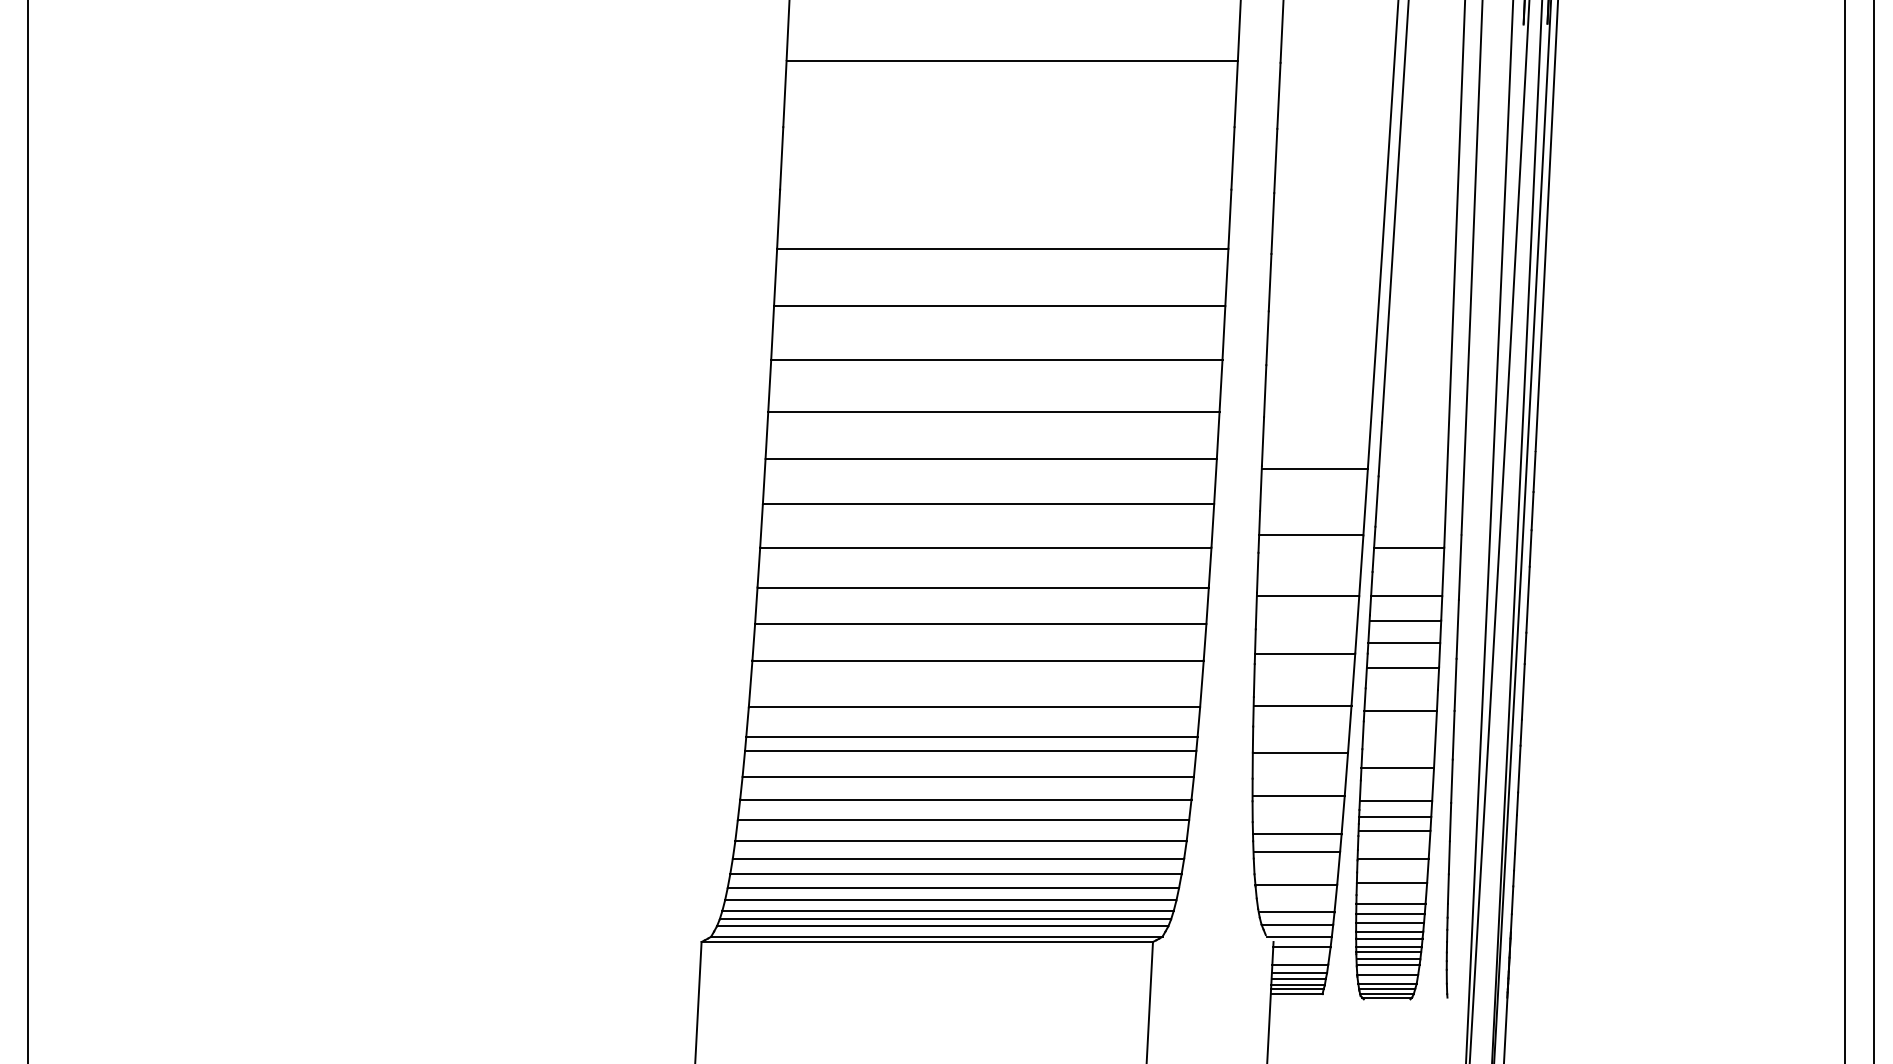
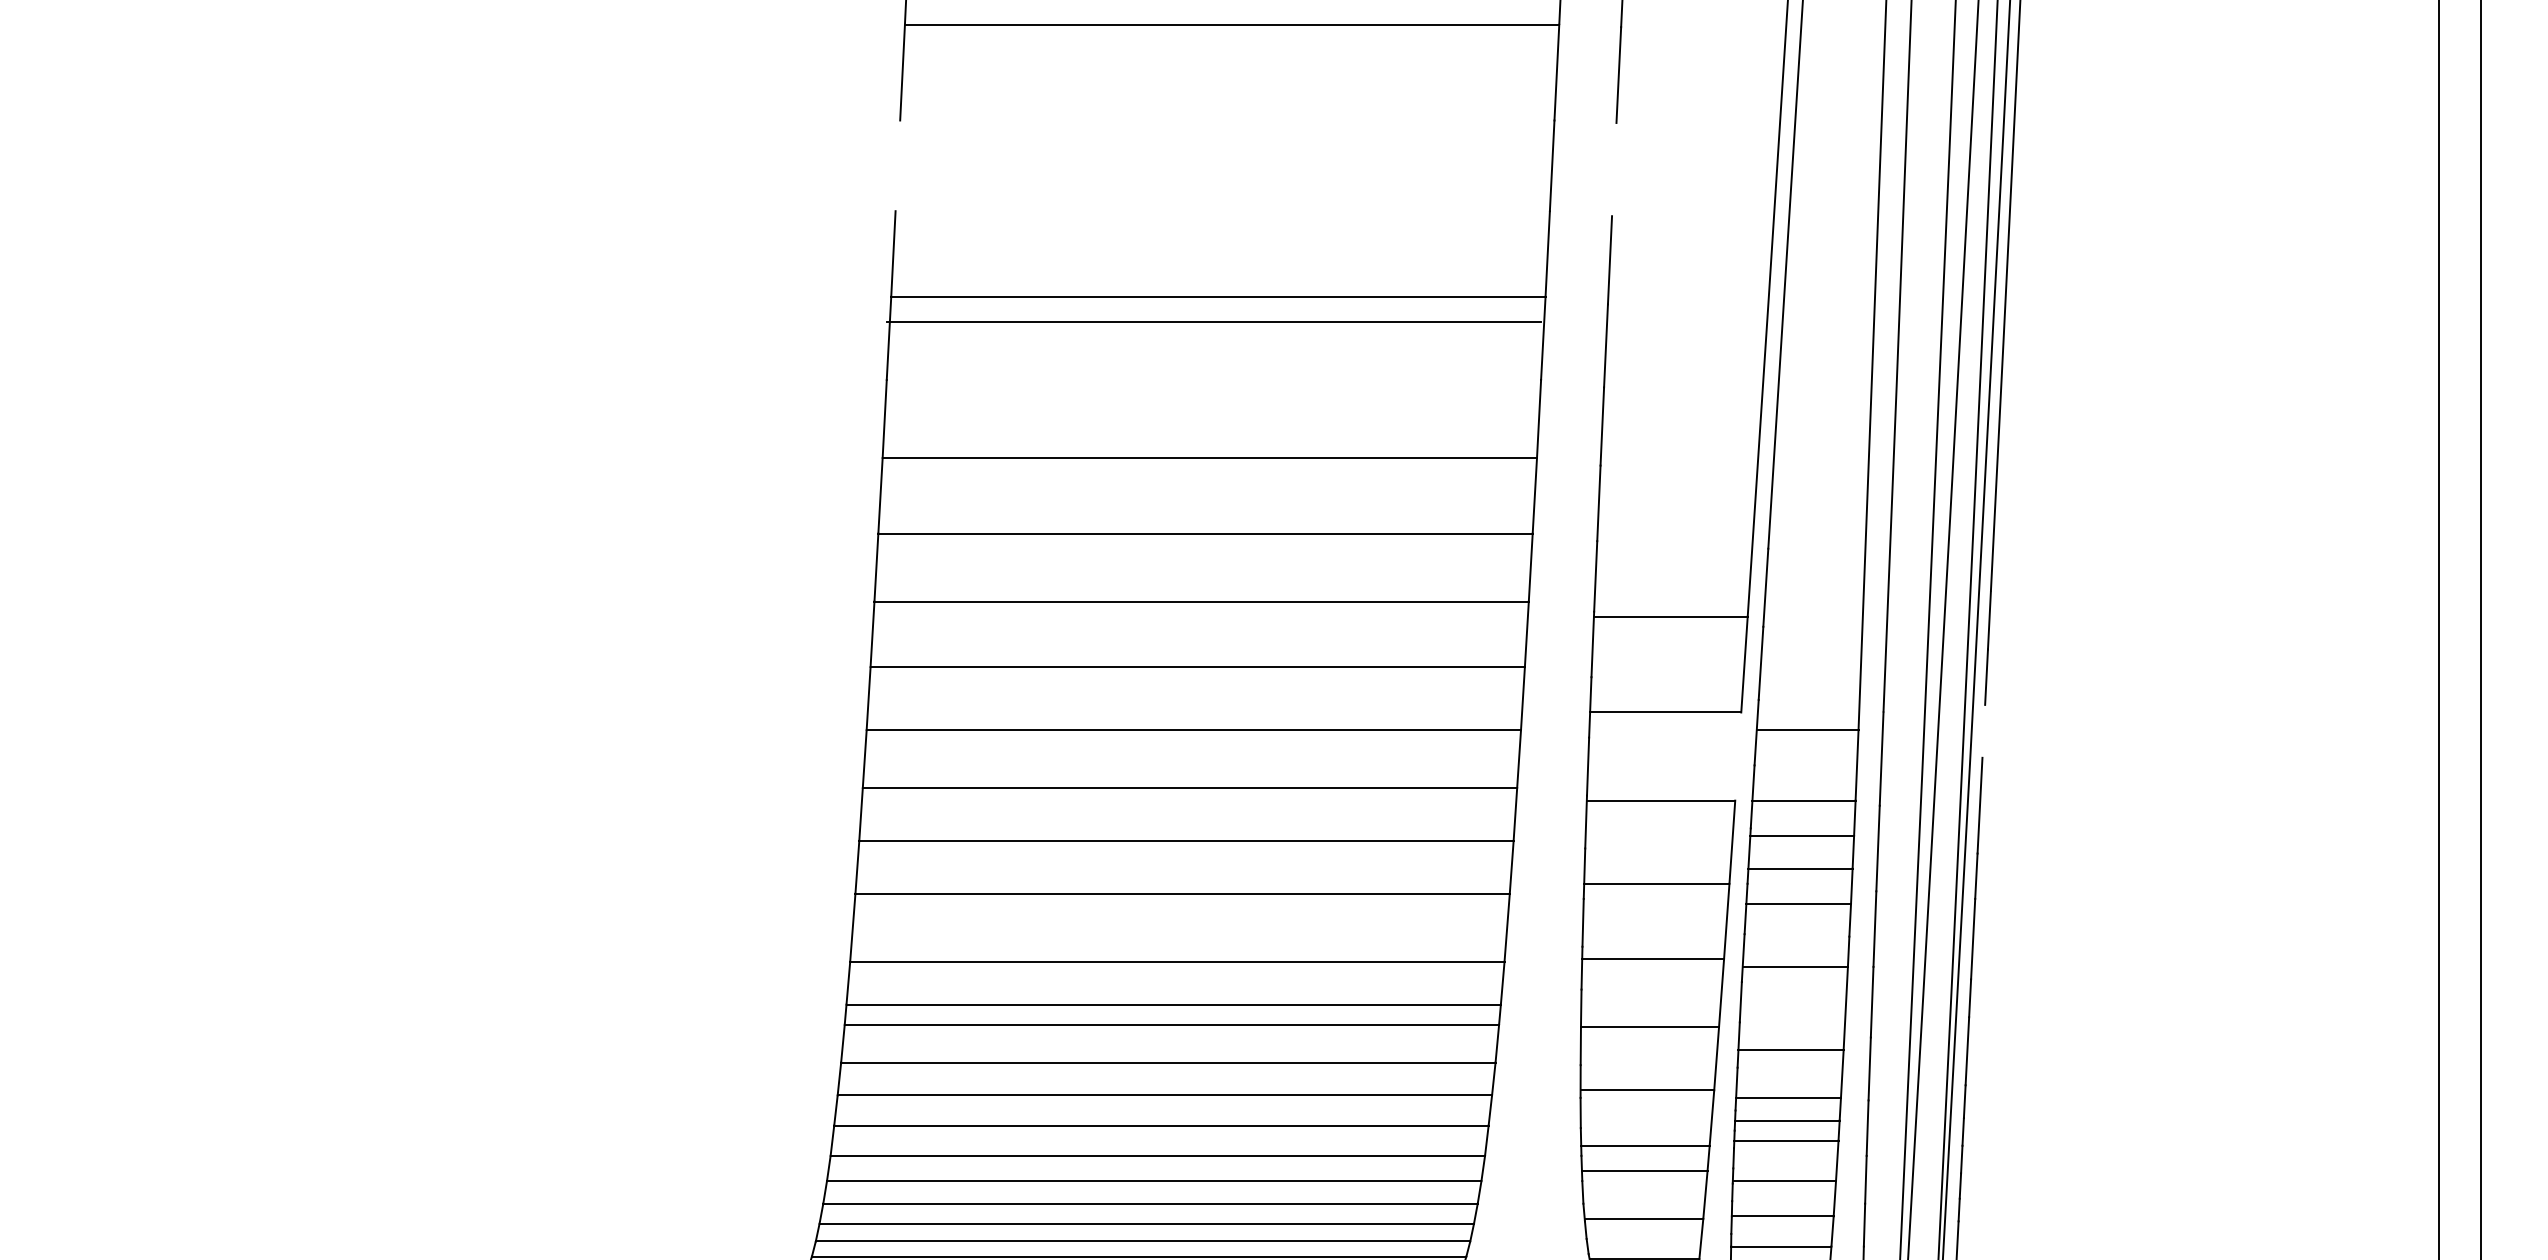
line: (781, 158) -> (897, 165), removed
line: (1275, 160) -> (1613, 168), removed
line: (999, 306) -> (1213, 322), moved
line: (1530, 548) -> (1983, 731), removed
line: (1361, 565) -> (1738, 756), removed

